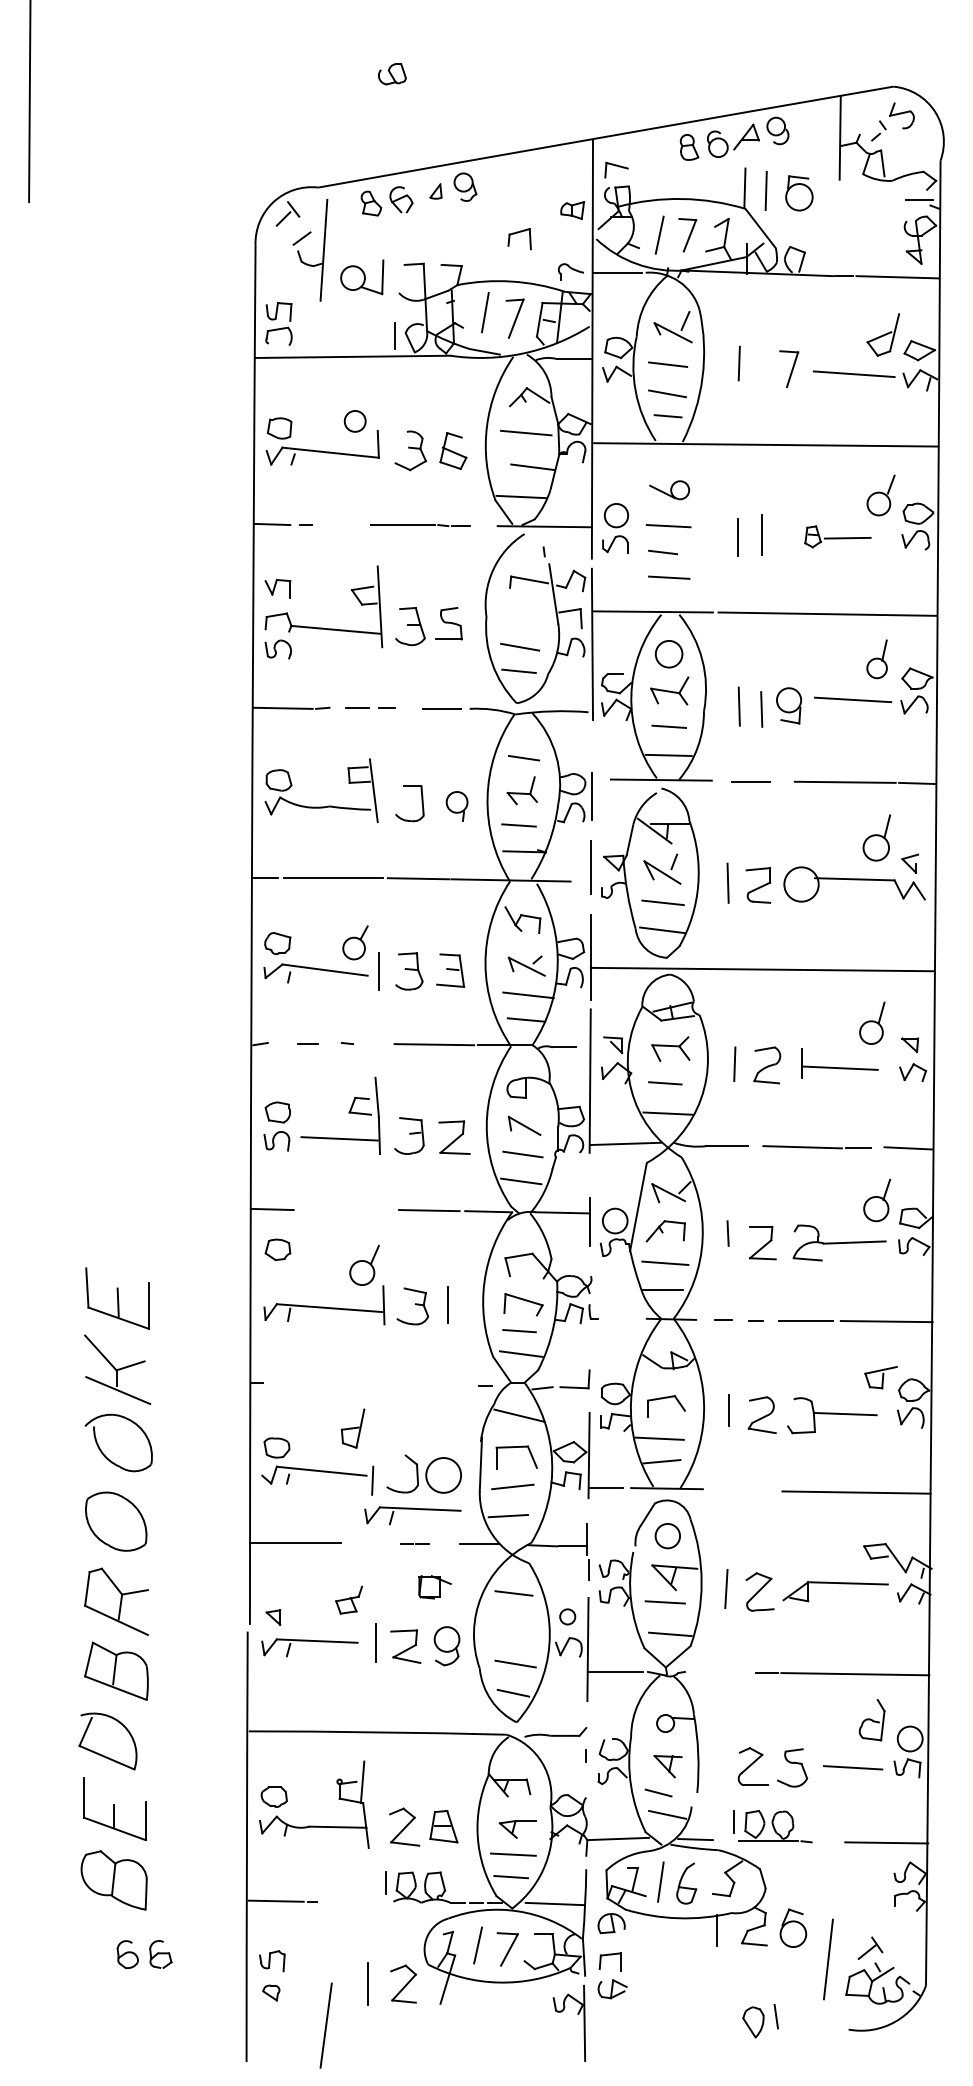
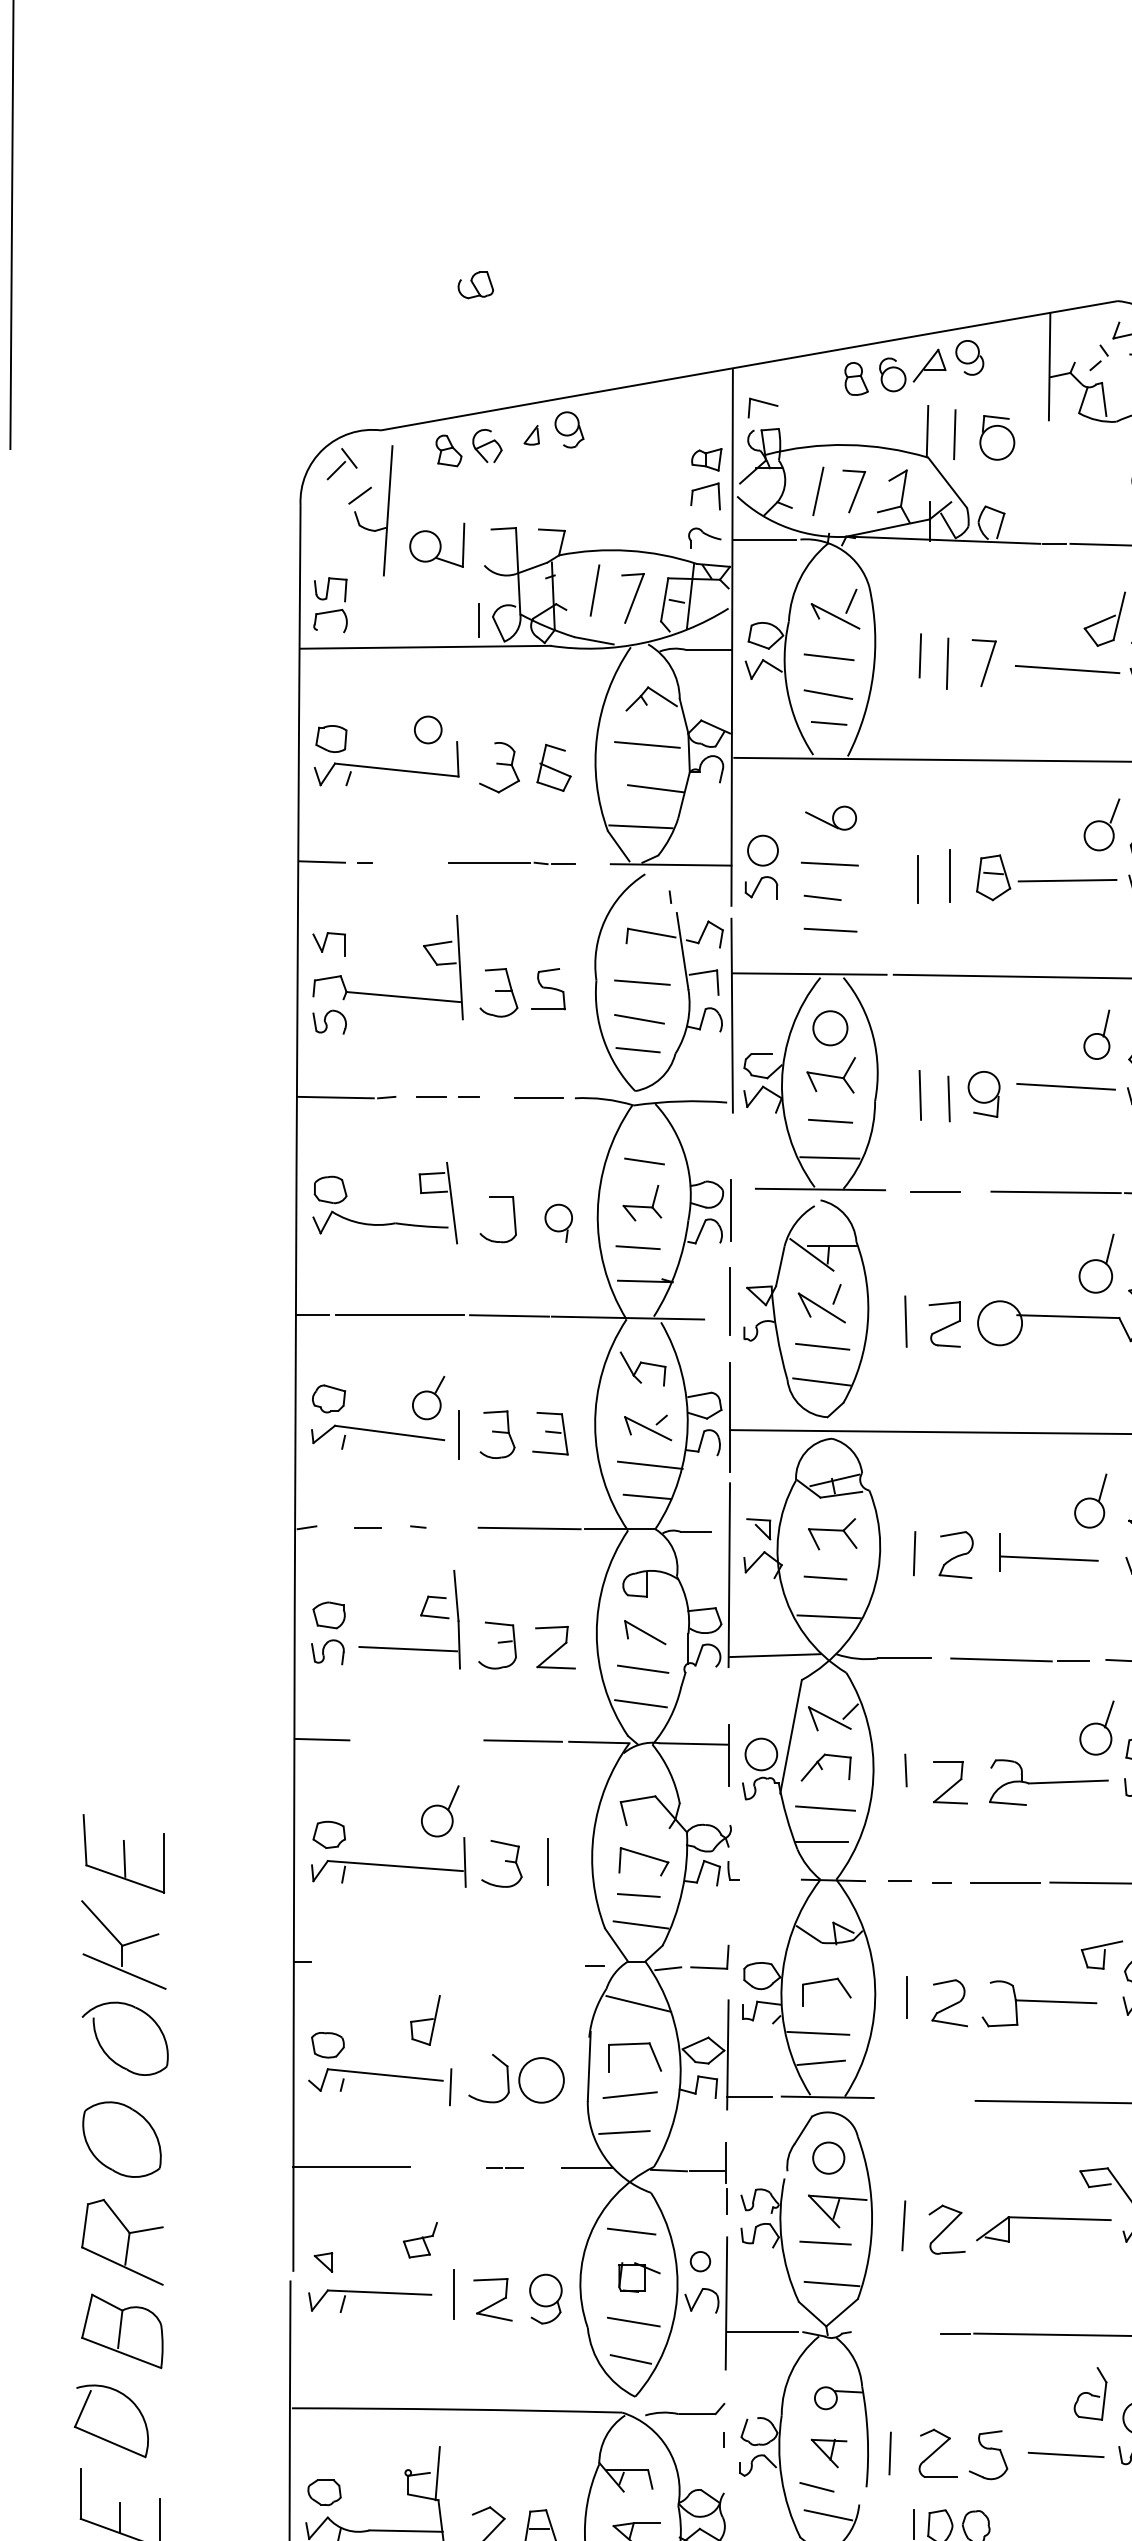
part: (518, 233) -> (704, 489), moved
line: (760, 369) -> (947, 663), added
part: (837, 536) -> (1046, 877), size x1.67
line: (522, 618) -> (642, 982), added
part: (277, 1249) -> (328, 1834), moved
part: (412, 1515) -> (501, 2131), removed
part: (434, 1587) -> (638, 2277), moved
line: (715, 1766) -> (889, 2453), added

